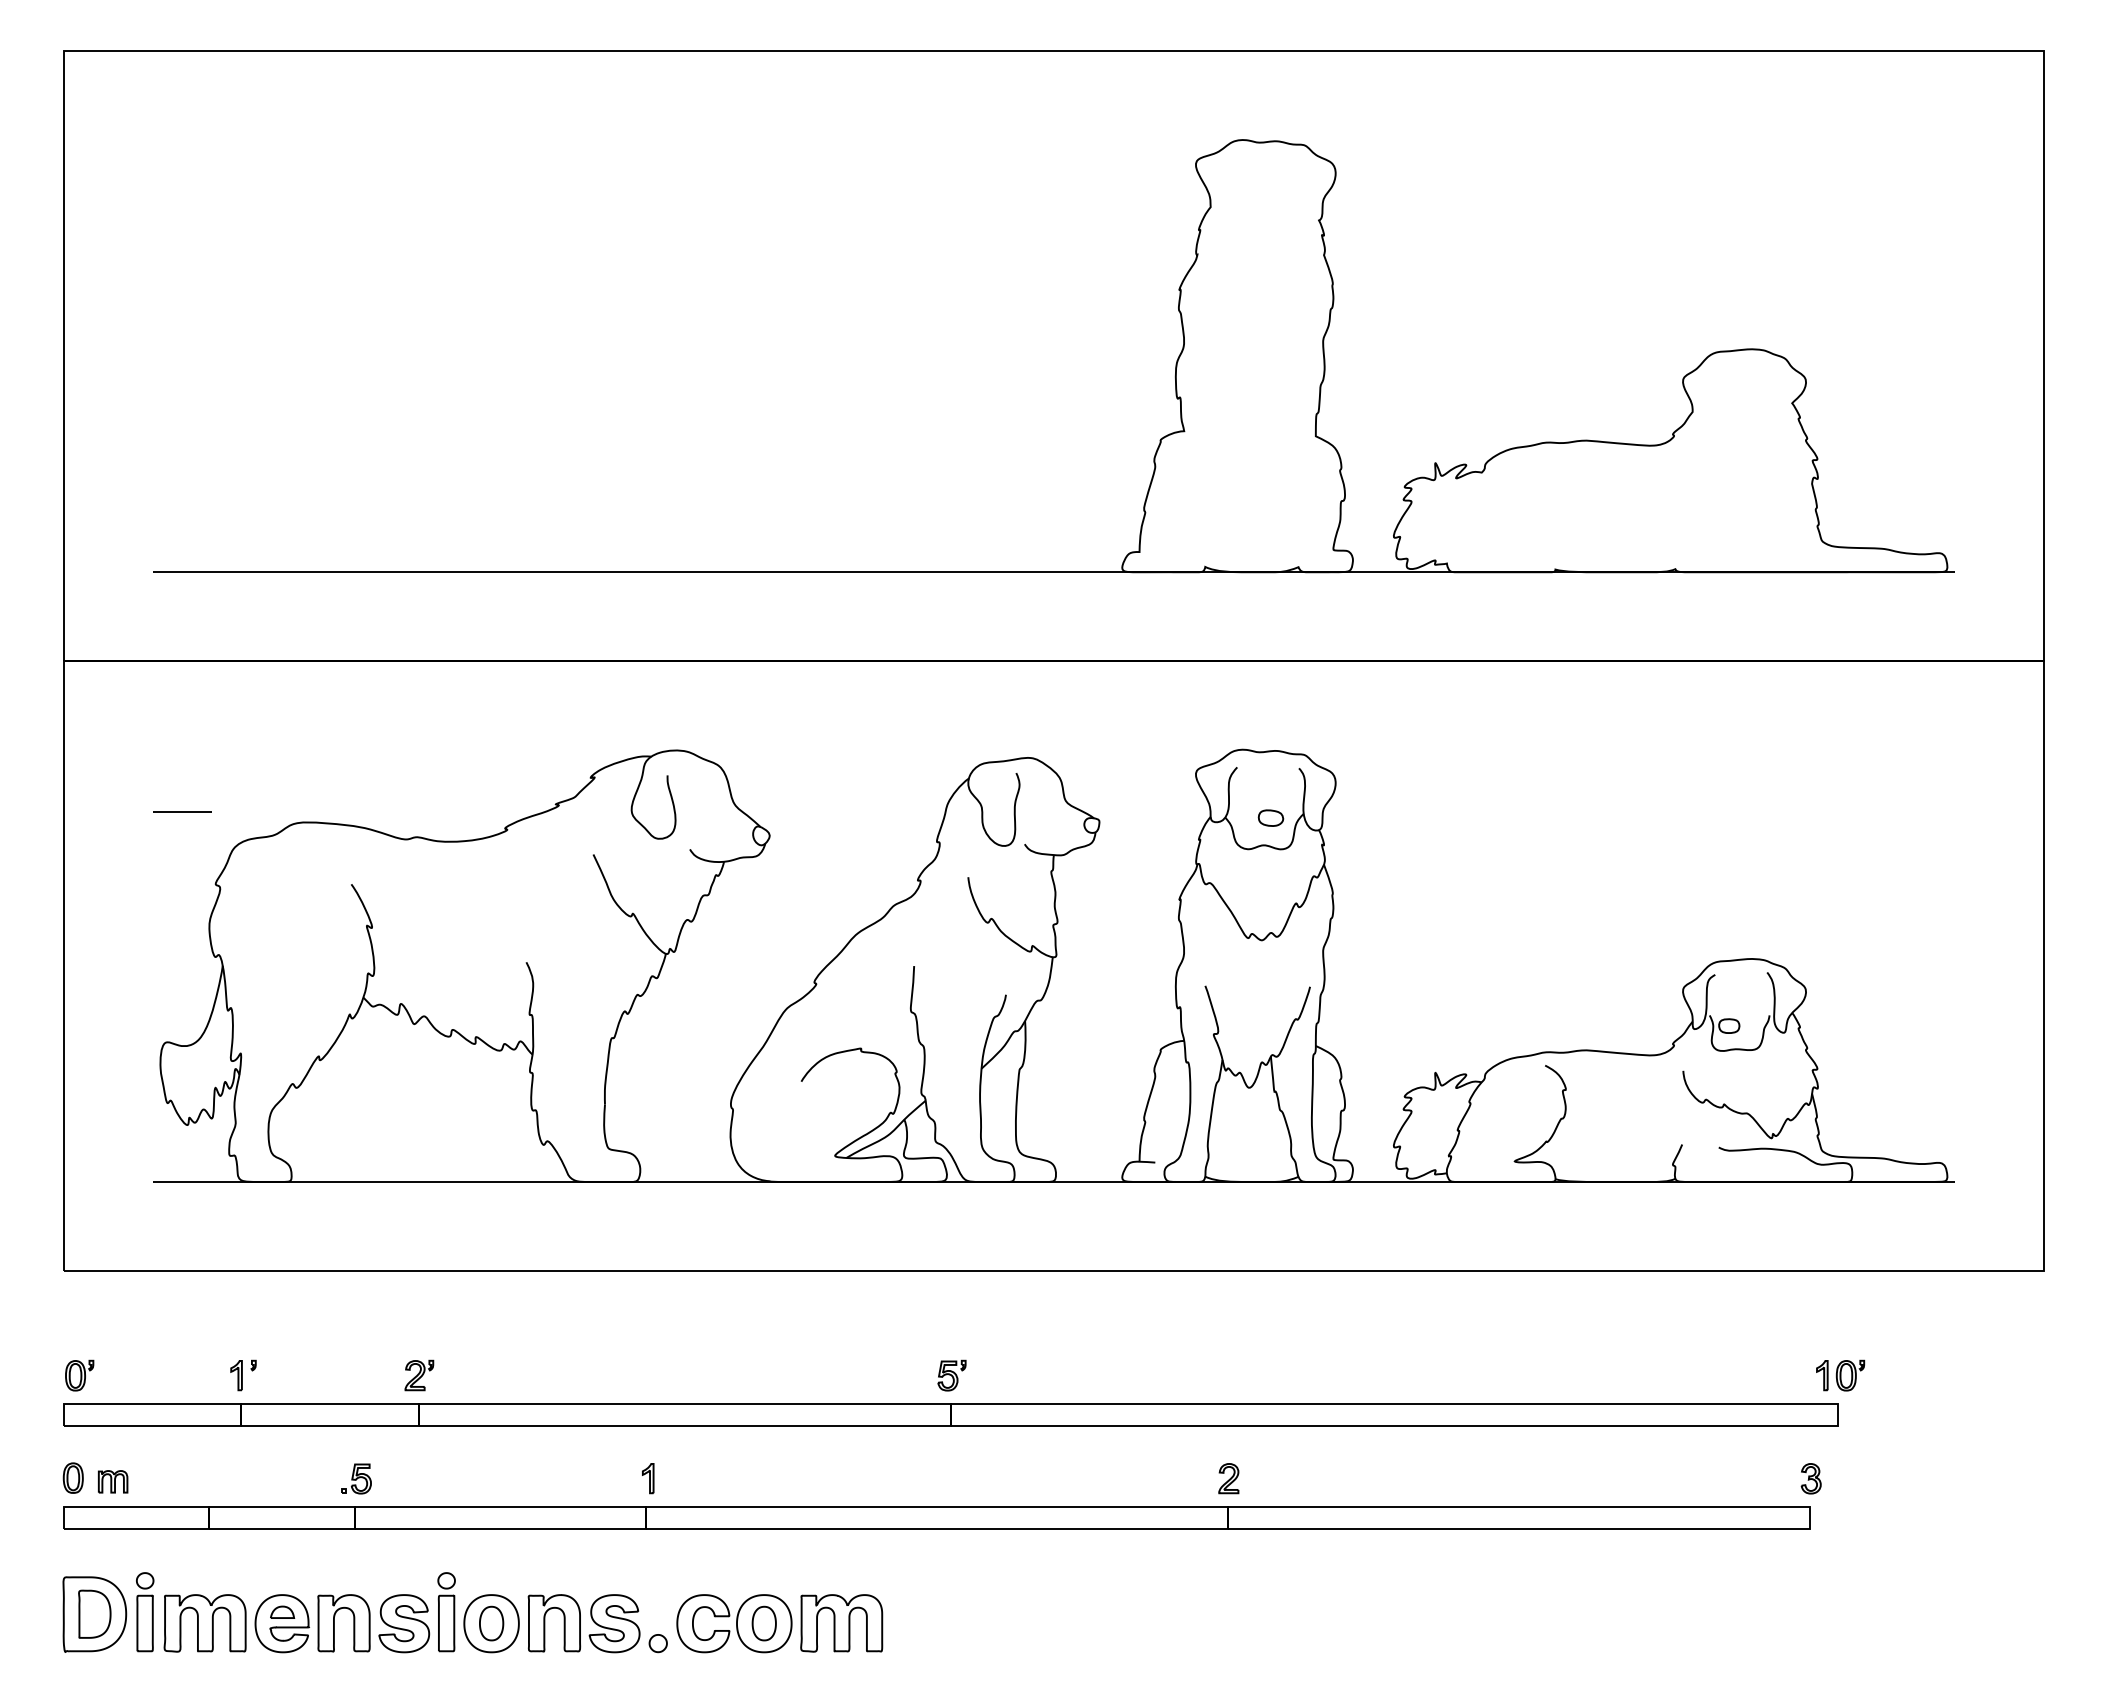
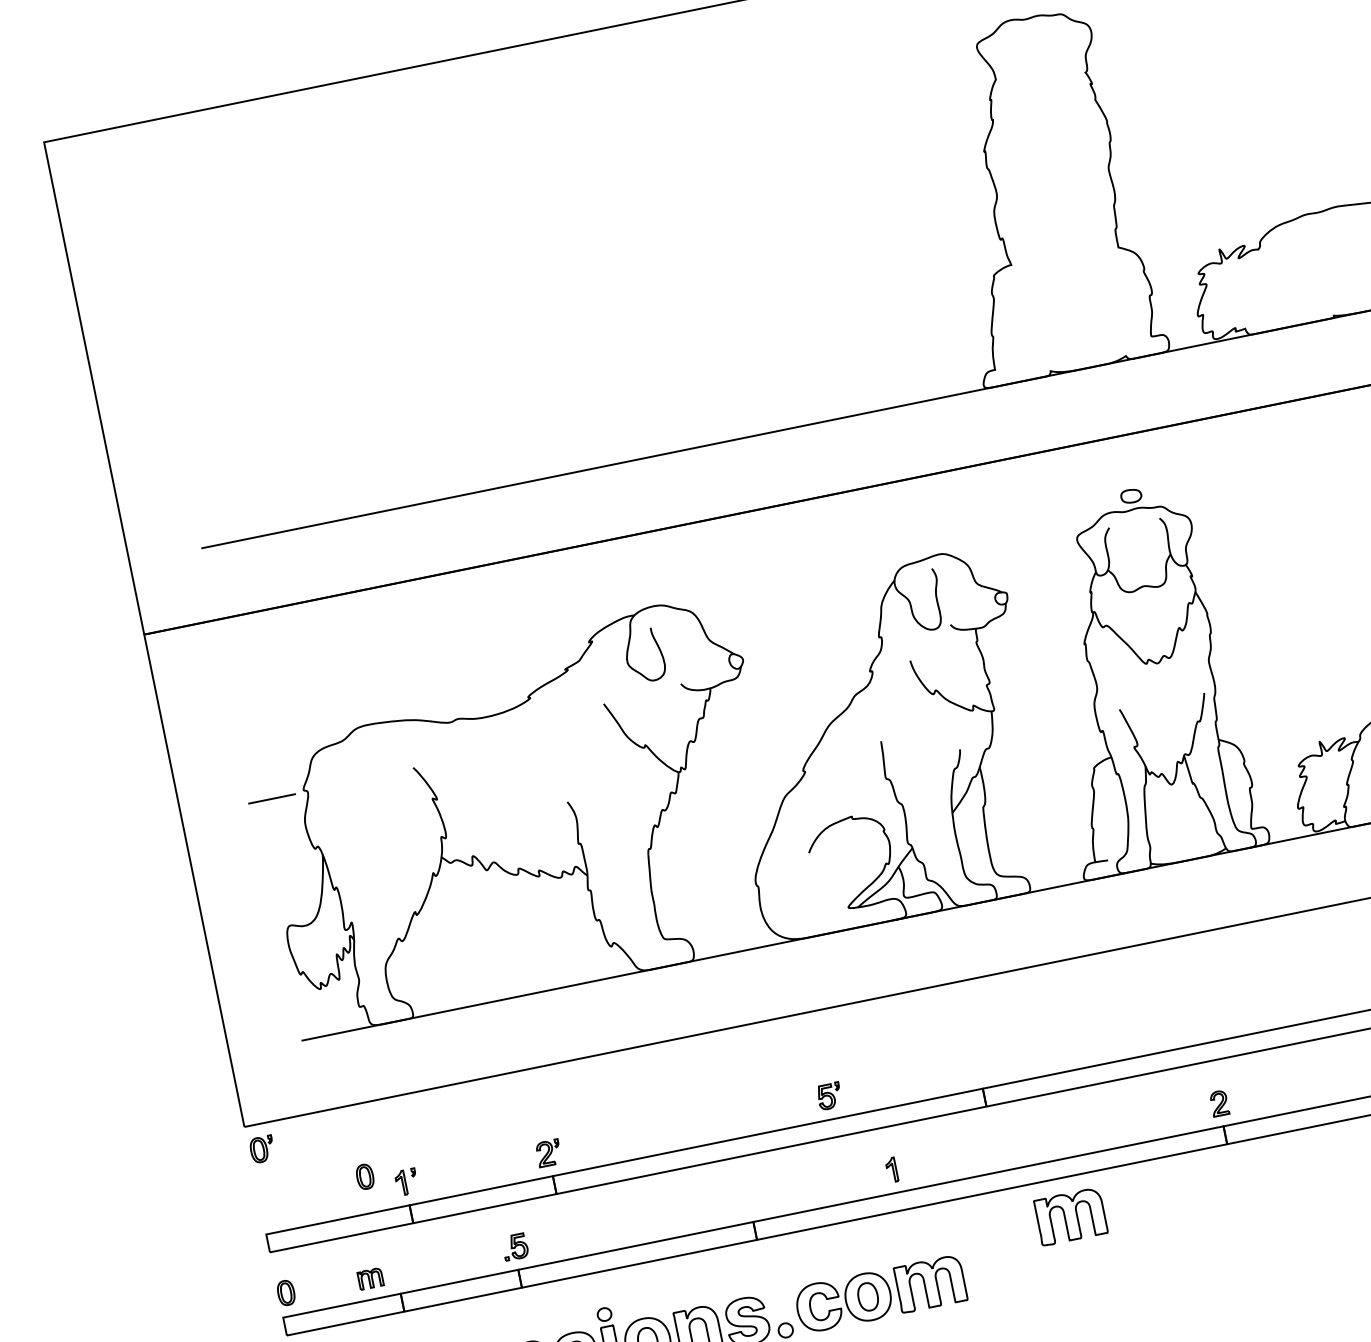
line: (182, 811) -> (272, 798), moved
part: (1270, 817) -> (1130, 495), moved
part: (194, 1358) -> (364, 1176), added
part: (79, 1375) -> (262, 1149), moved
part: (951, 1375) -> (829, 1096), moved
part: (648, 1478) -> (892, 1170), moved
part: (112, 1481) -> (370, 1278), moved
part: (1024, 1577) -> (1070, 1216), added

